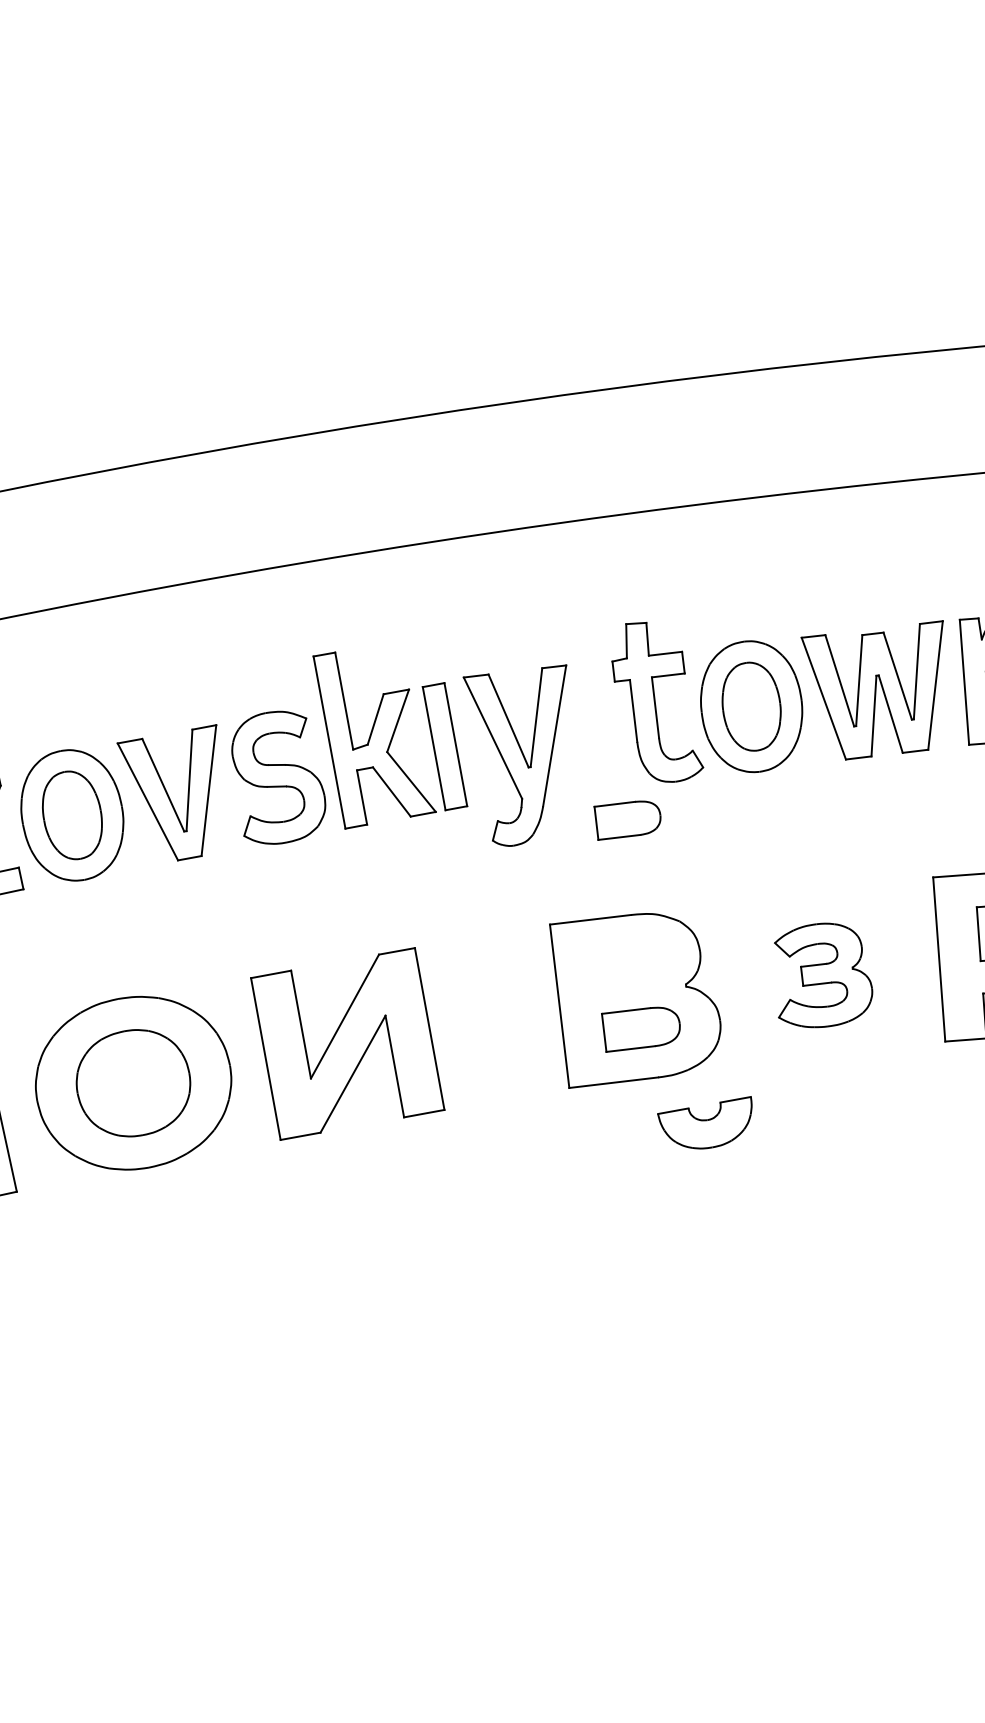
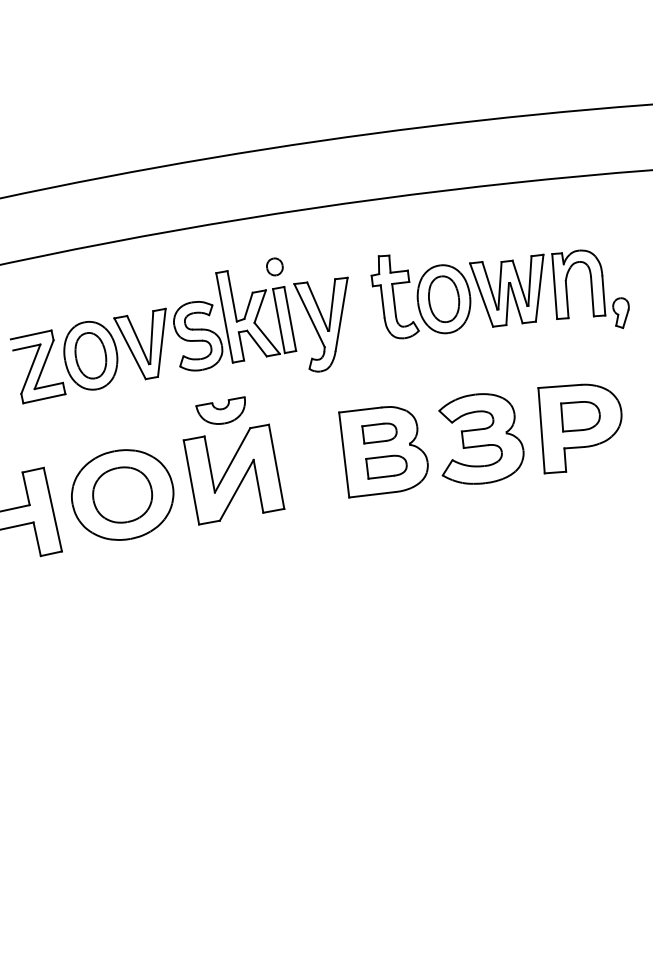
part: (425, 643) -> (274, 266), added
part: (627, 820) -> (379, 433), moved
part: (823, 974) -> (481, 438), size x1.67
part: (704, 1122) -> (220, 410), moved

